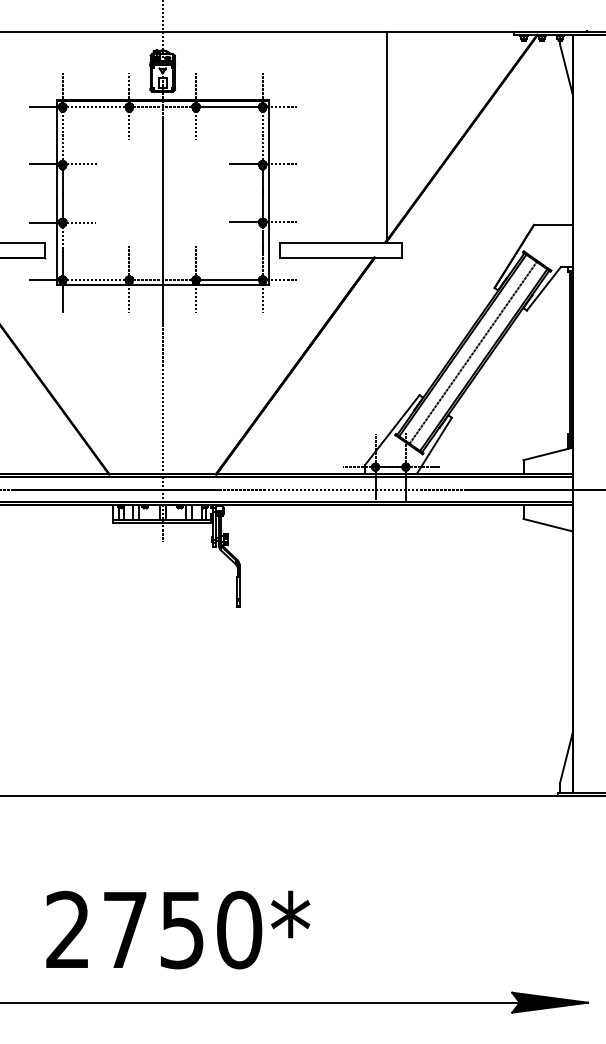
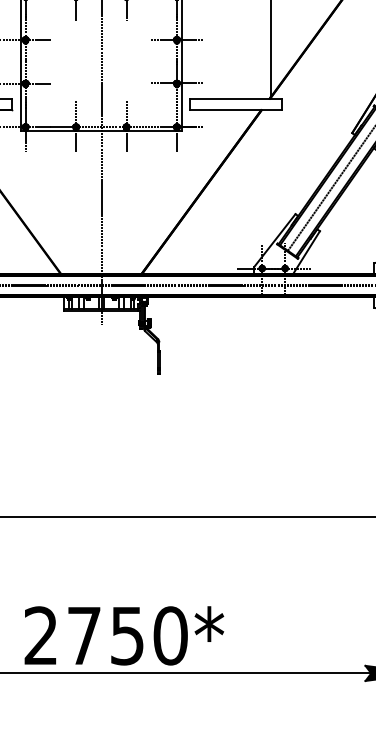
text: (178, 929) -> (124, 635), moved

